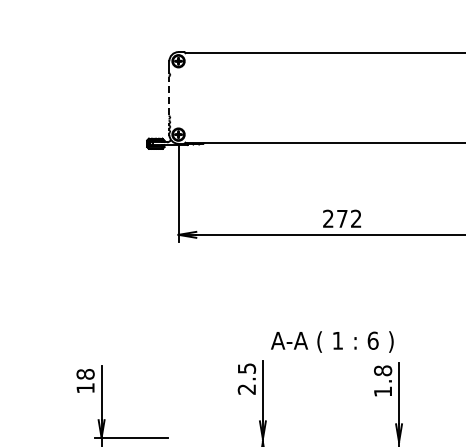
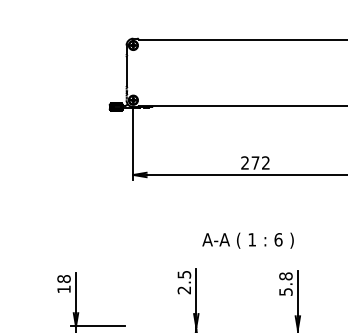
line: (169, 95) -> (126, 71), dashed -> solid
text: (332, 341) -> (248, 240), moved
text: (383, 391) -> (286, 291), 1.8 -> 5.8

